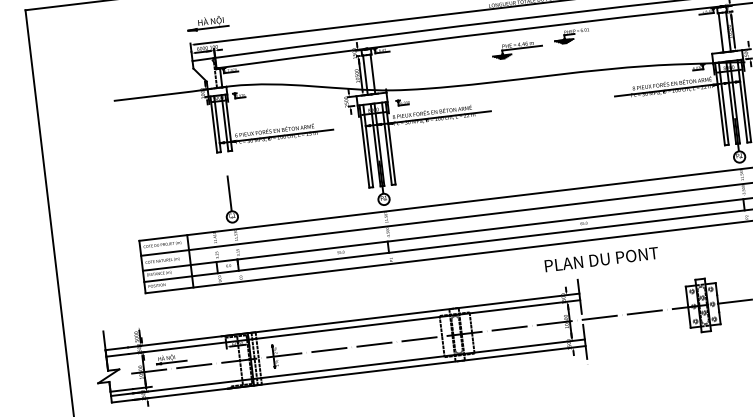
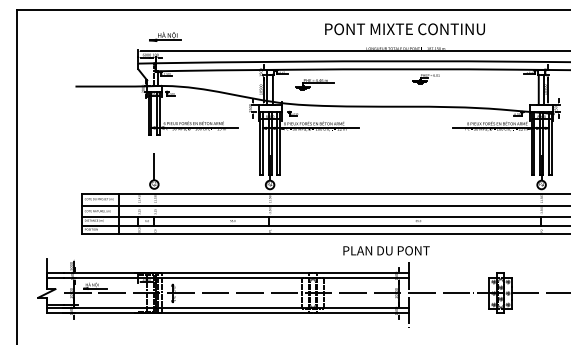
part: (208, 23) -> (165, 36), moved
part: (516, 50) -> (314, 84), moved
text: (601, 259) -> (386, 250), moved

